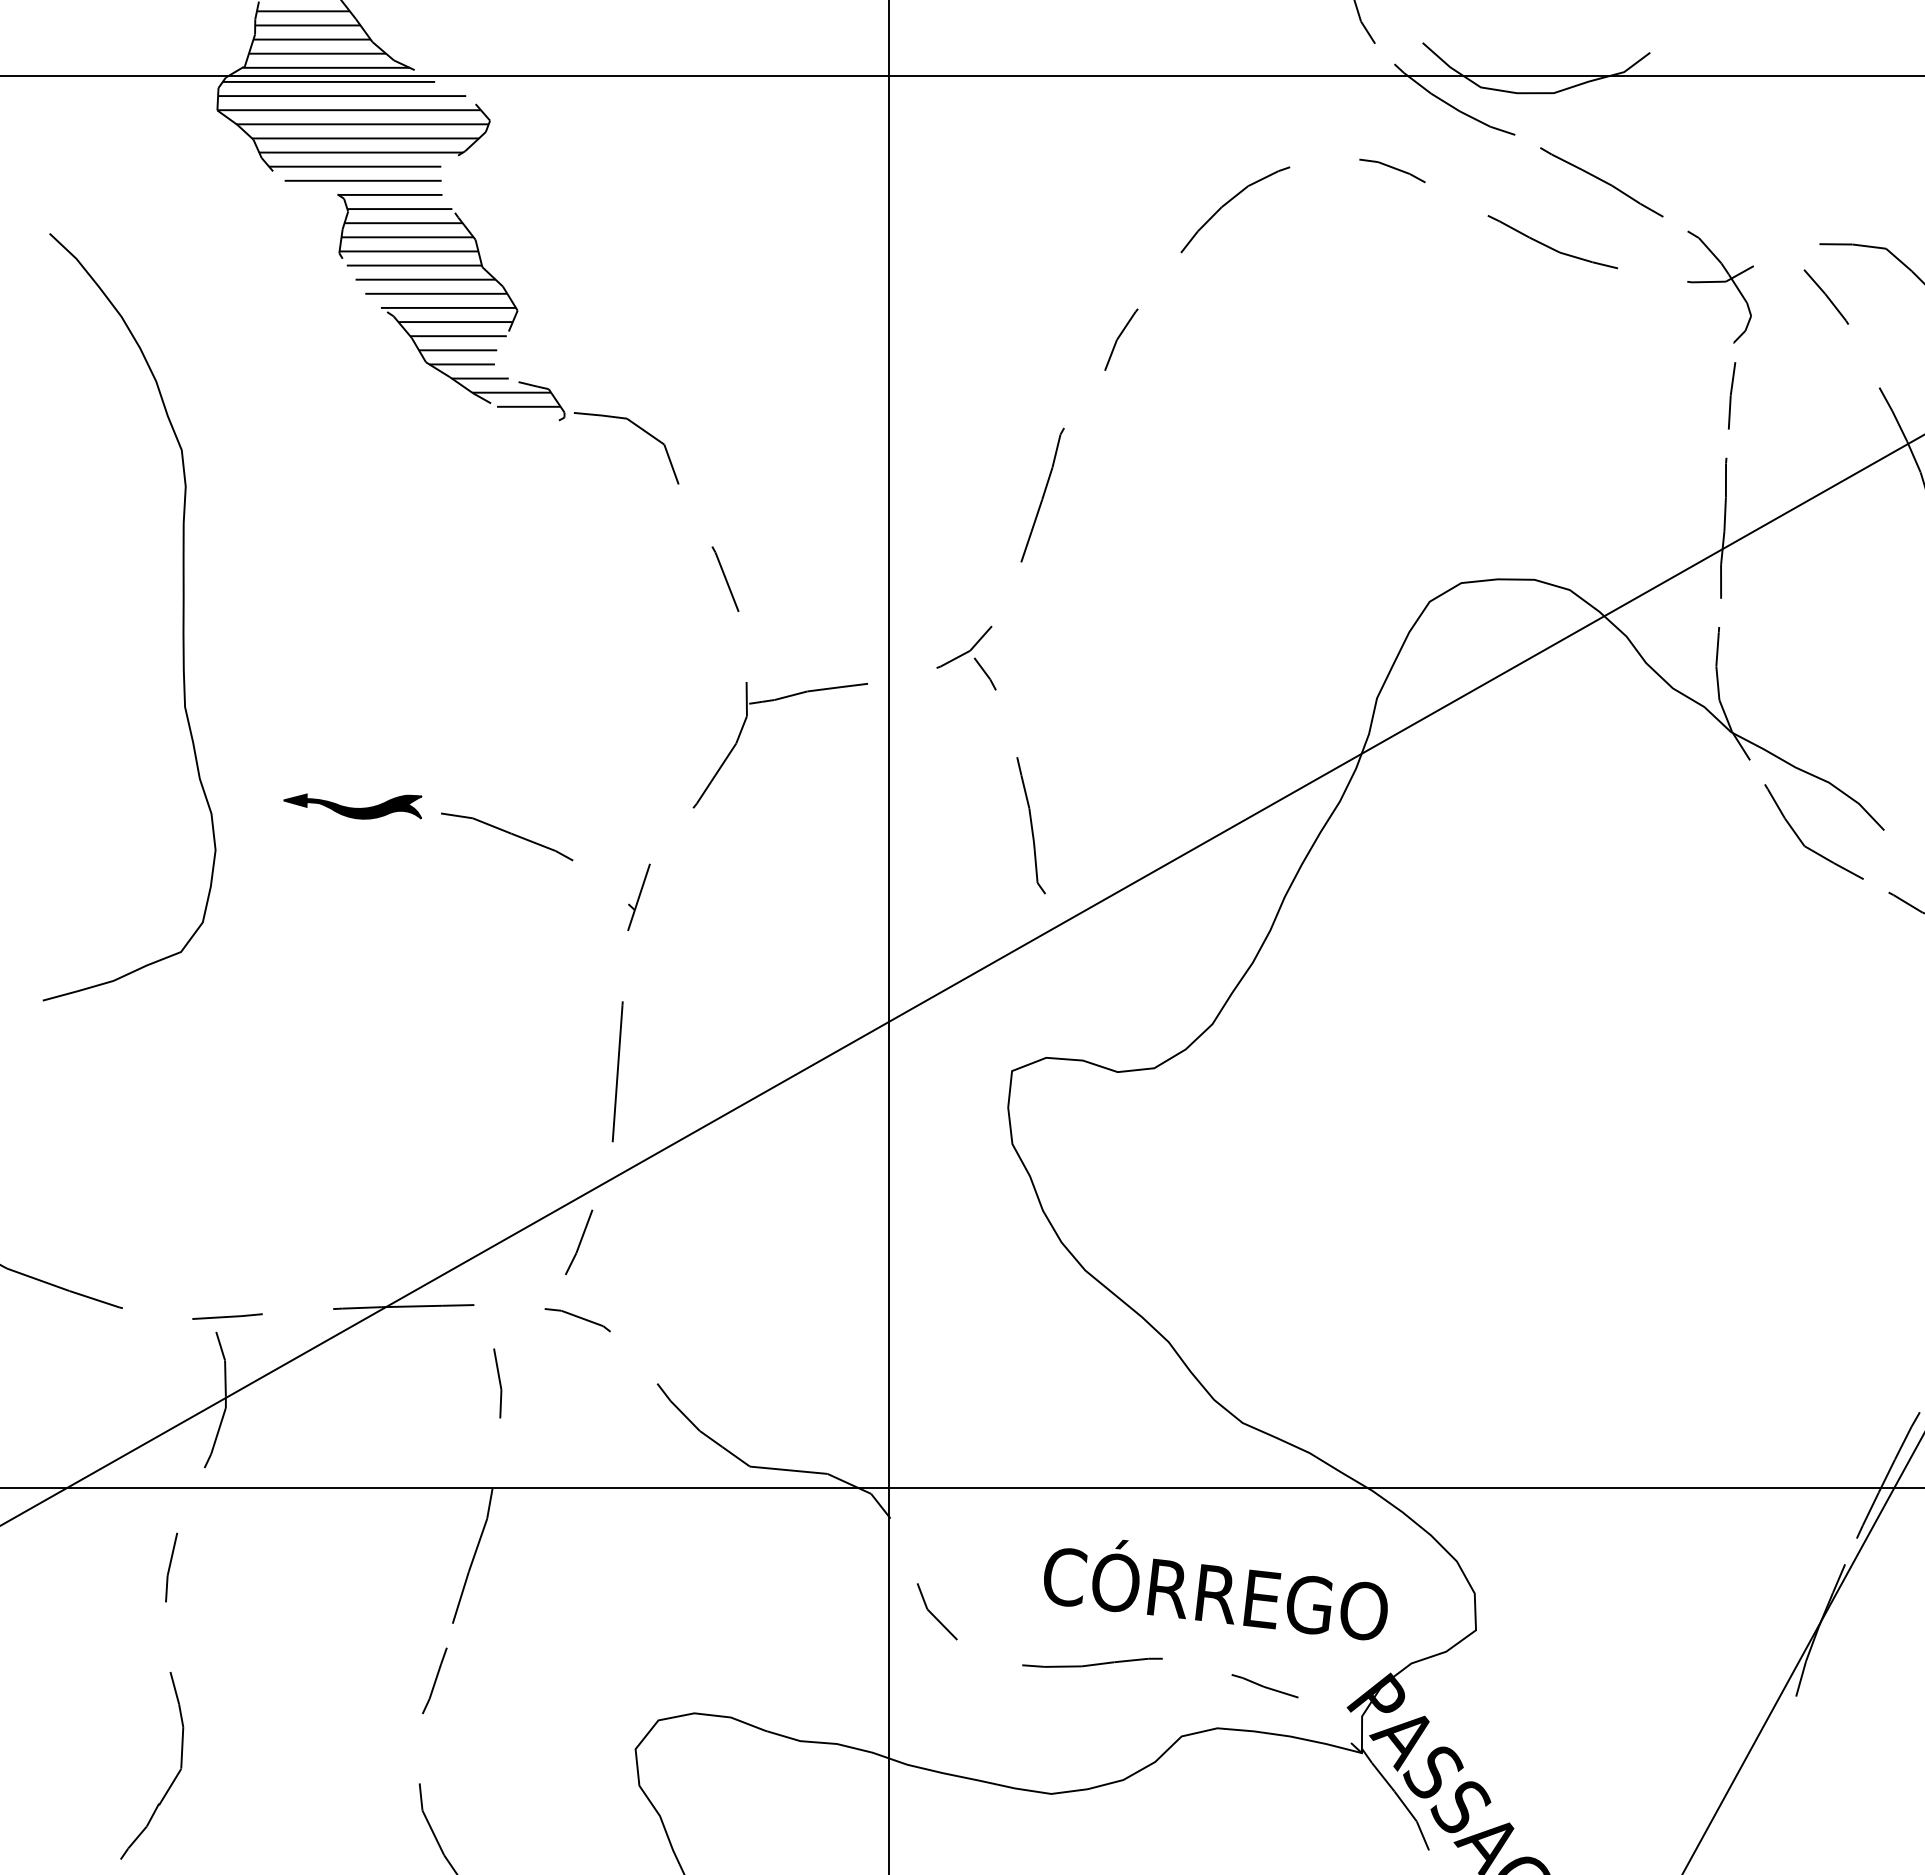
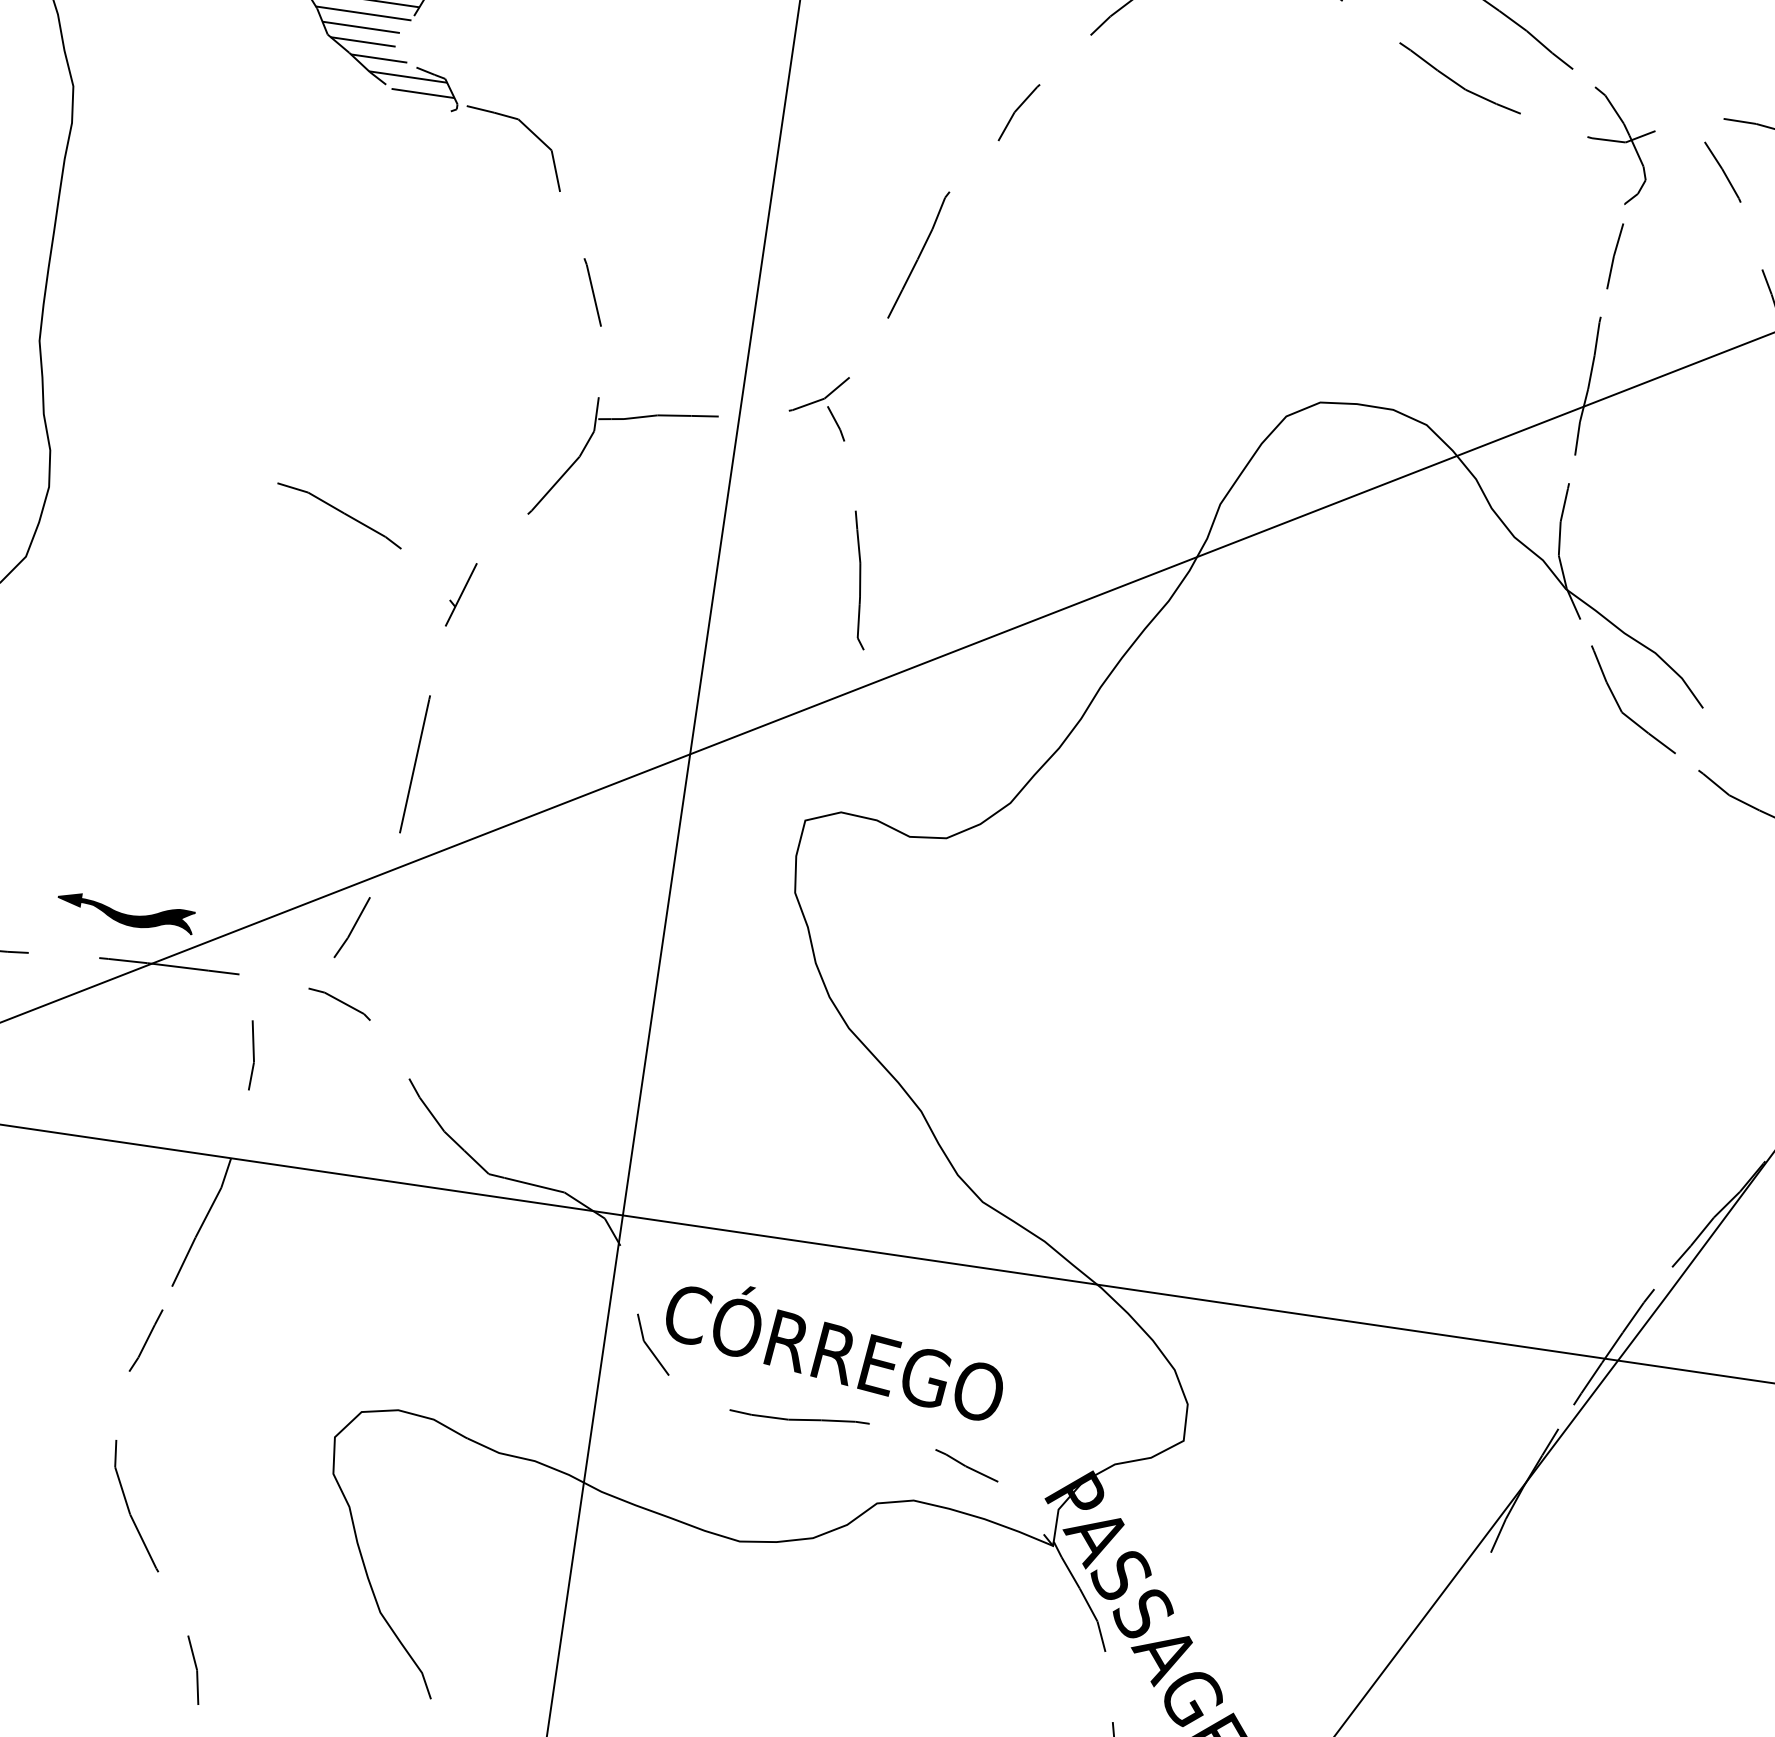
part: (352, 806) -> (125, 912), moved
text: (1215, 1589) -> (834, 1348), moved

